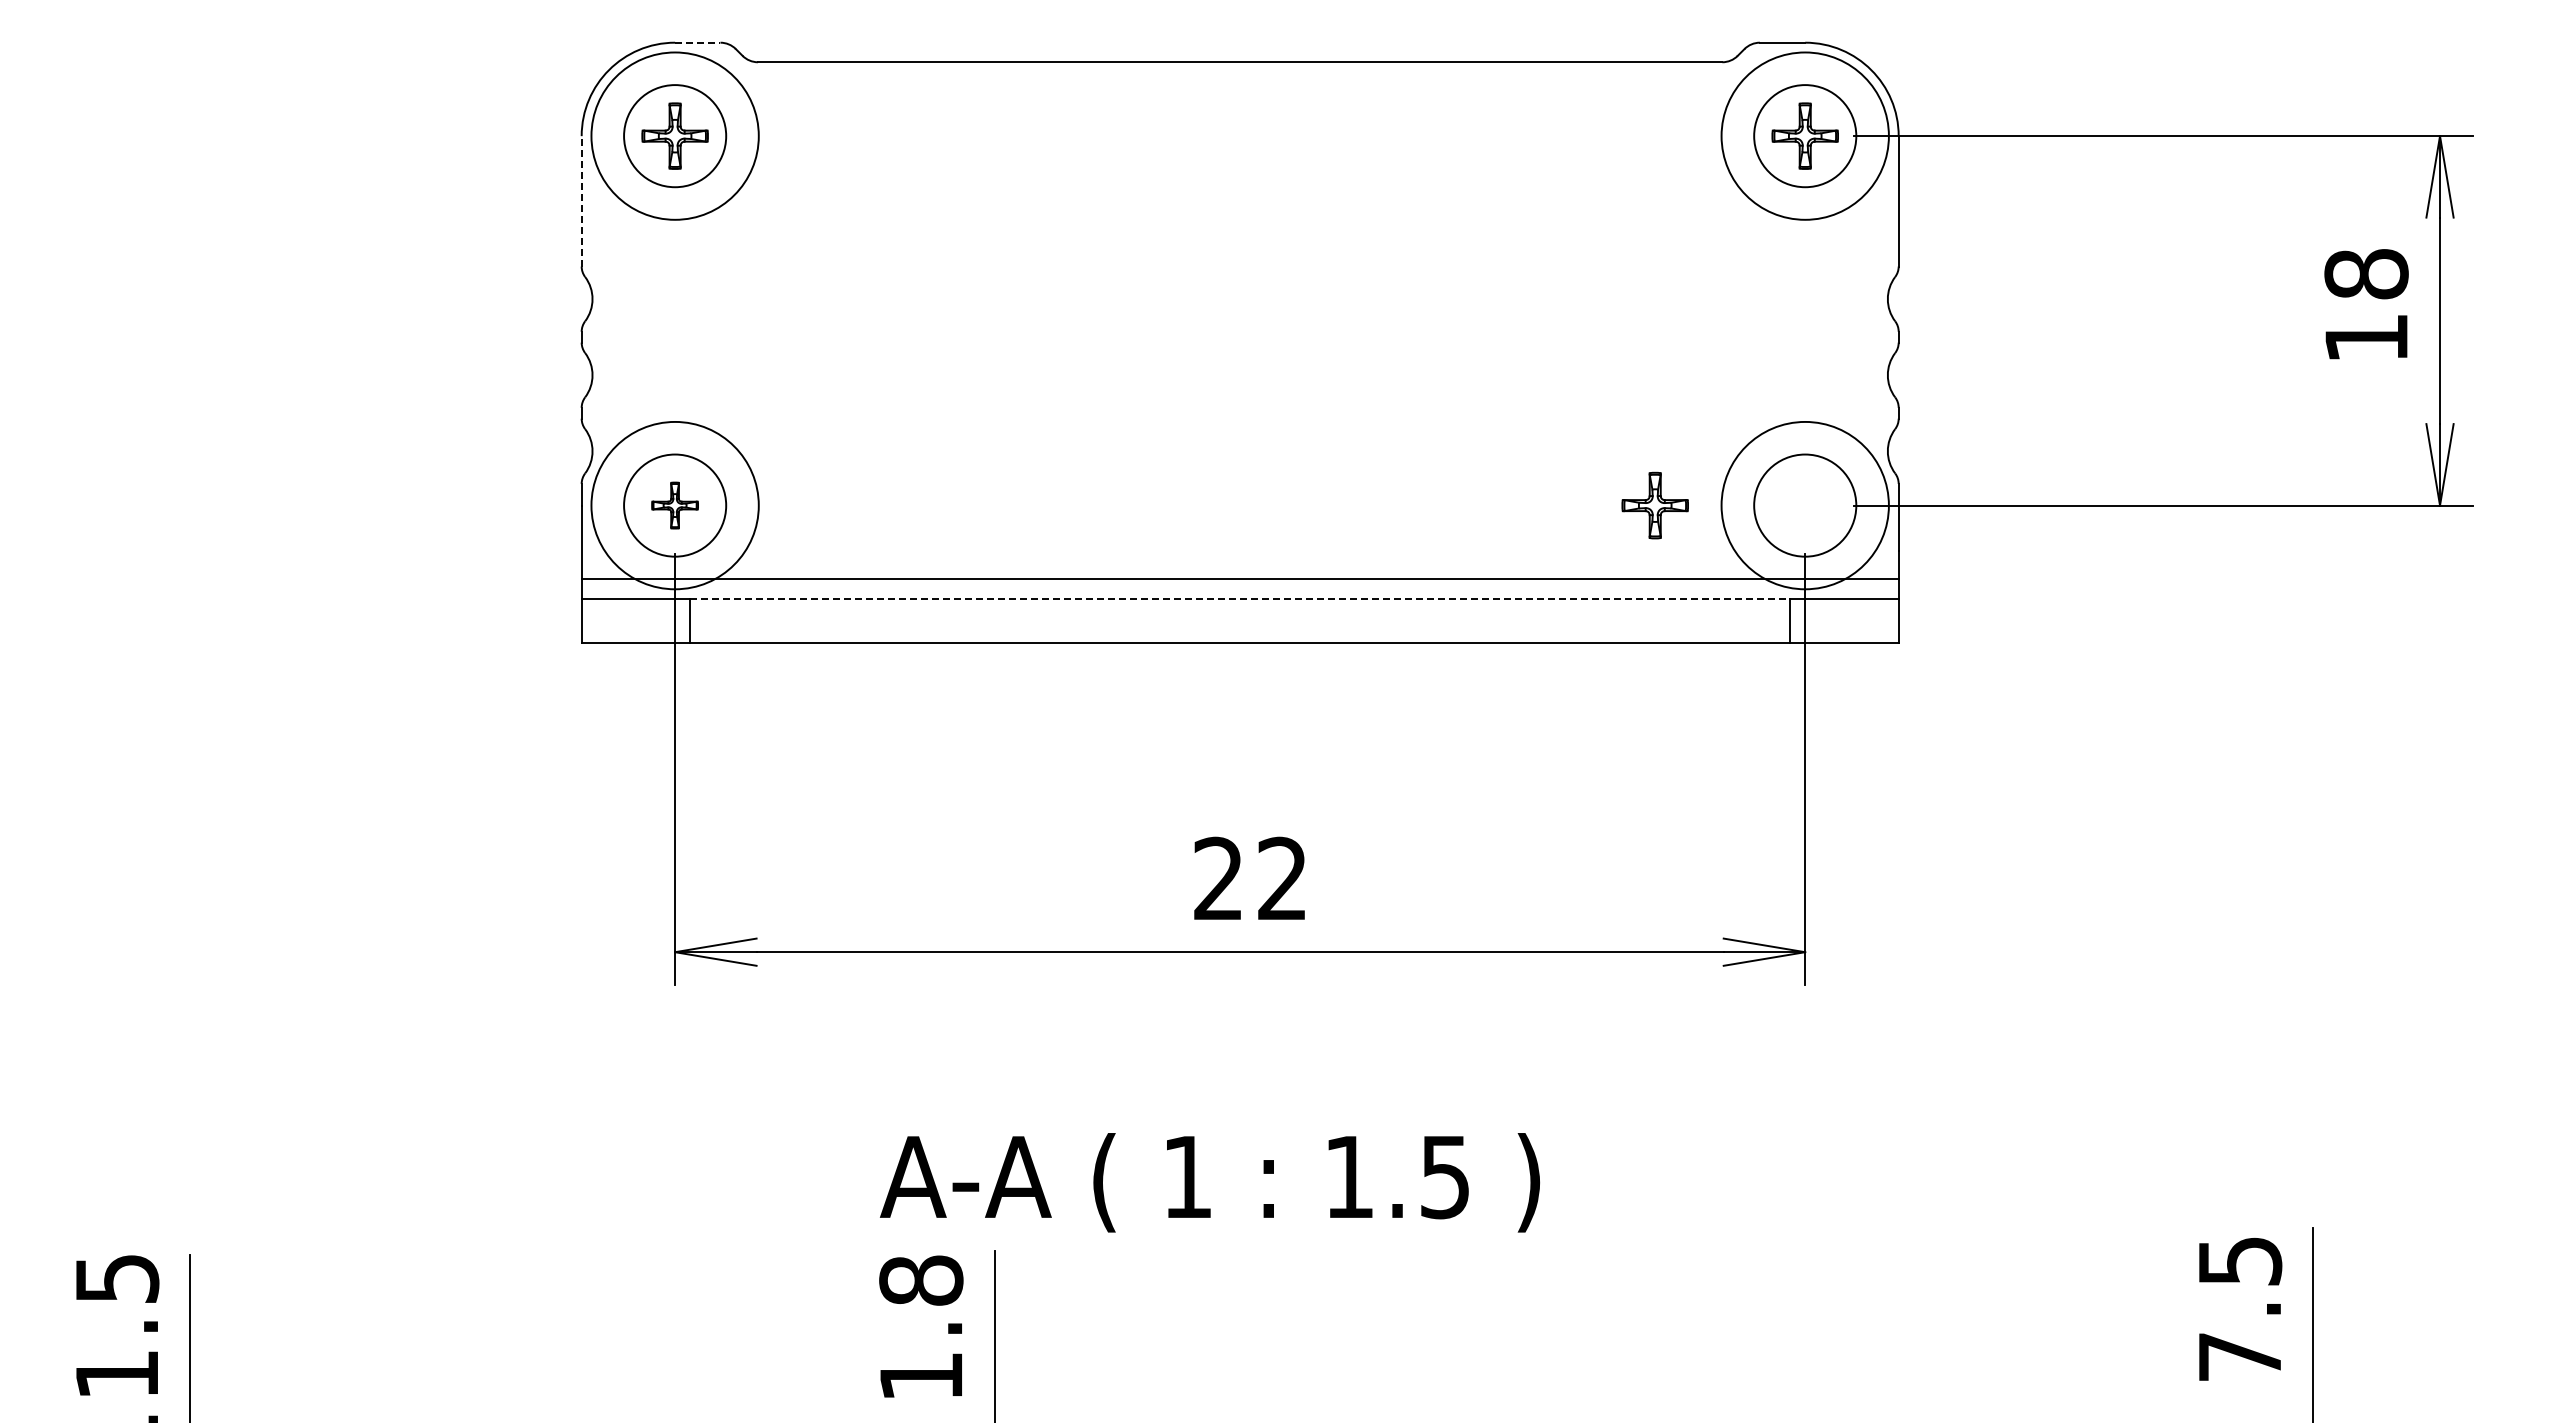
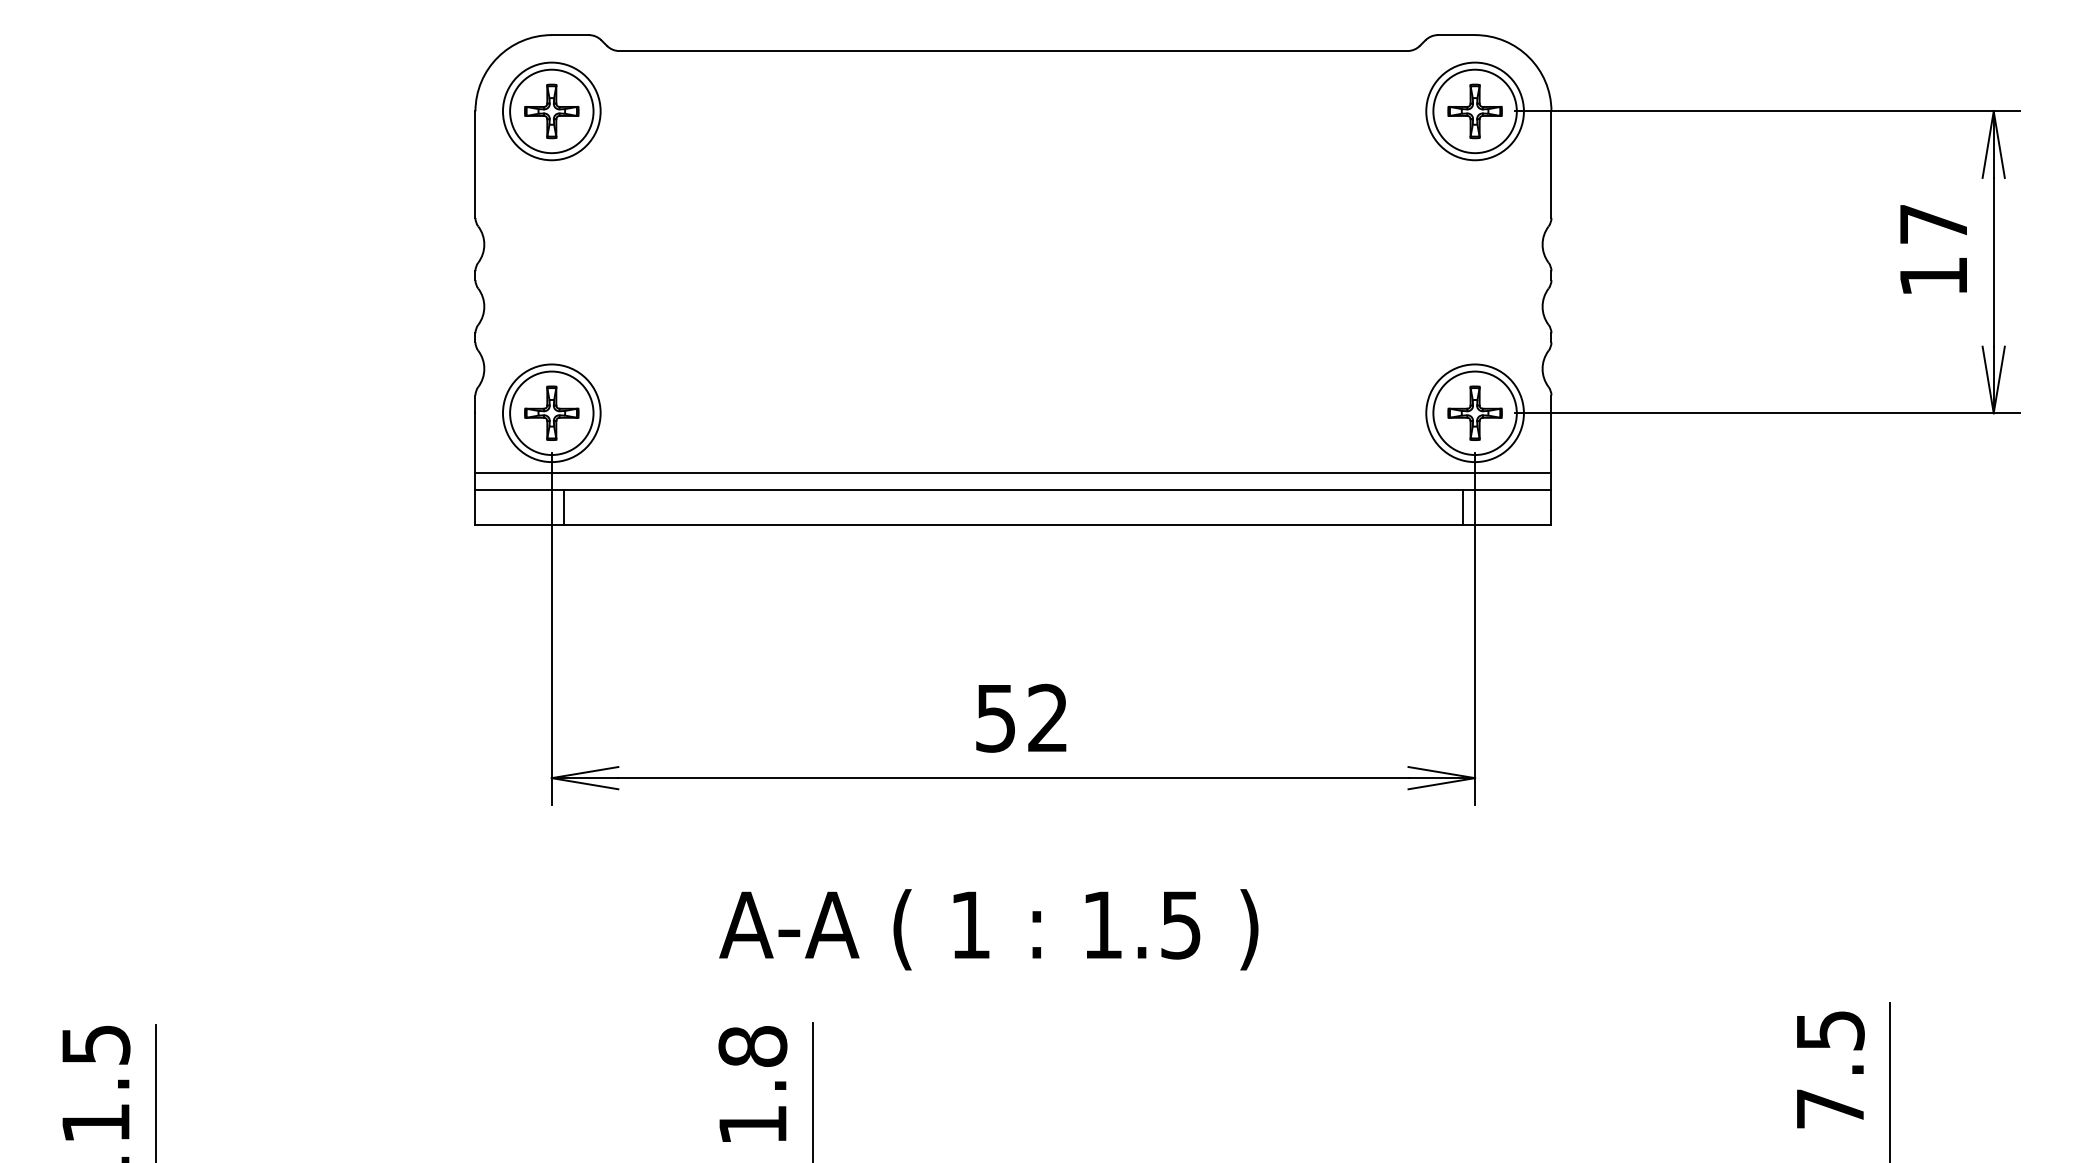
line: (697, 42) -> (570, 34), dashed -> solid
circle: (674, 135) -> (551, 110), size x0.71
circle: (1805, 135) -> (1475, 110), size x0.71
line: (581, 200) -> (475, 164), dashed -> solid
text: (2366, 274) -> (1933, 224), 18 -> 17
circle: (674, 505) -> (551, 413), size x0.71
part: (674, 505) -> (551, 413), size x1.43
part: (1654, 505) -> (1474, 413), moved
circle: (1805, 505) -> (1475, 413), size x0.71
line: (1240, 599) -> (1013, 489), dashed -> solid
text: (1218, 878) -> (995, 717), 22 -> 52
text: (1209, 1182) -> (988, 929), moved

